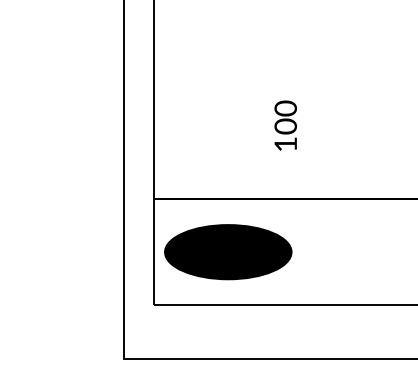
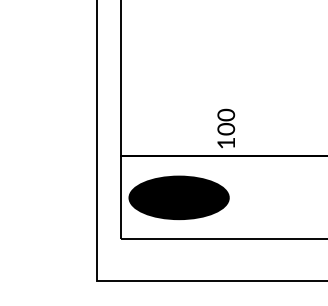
text: (286, 125) -> (226, 128), moved

